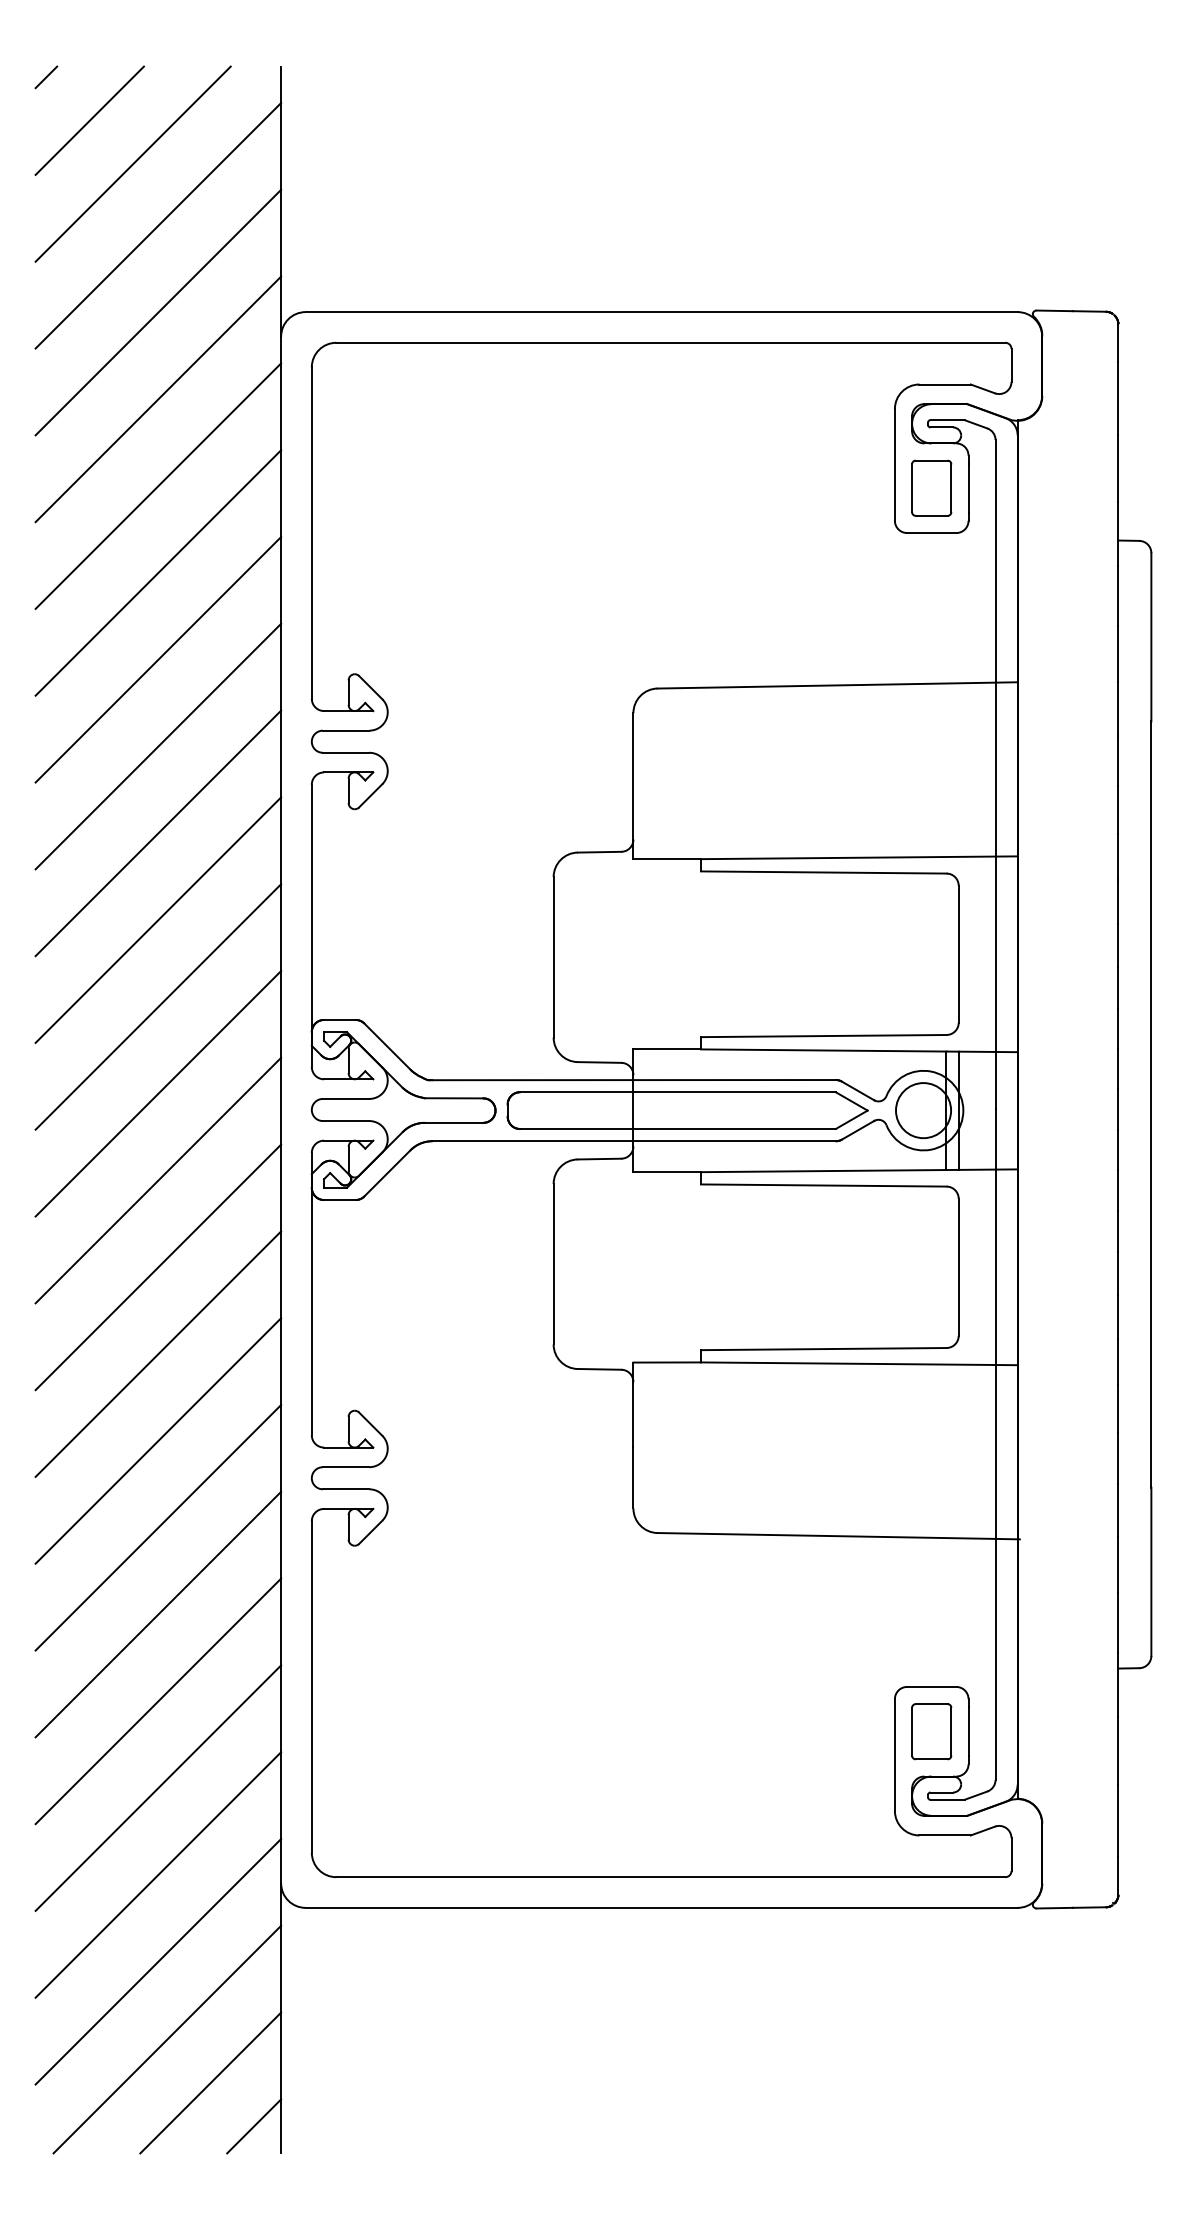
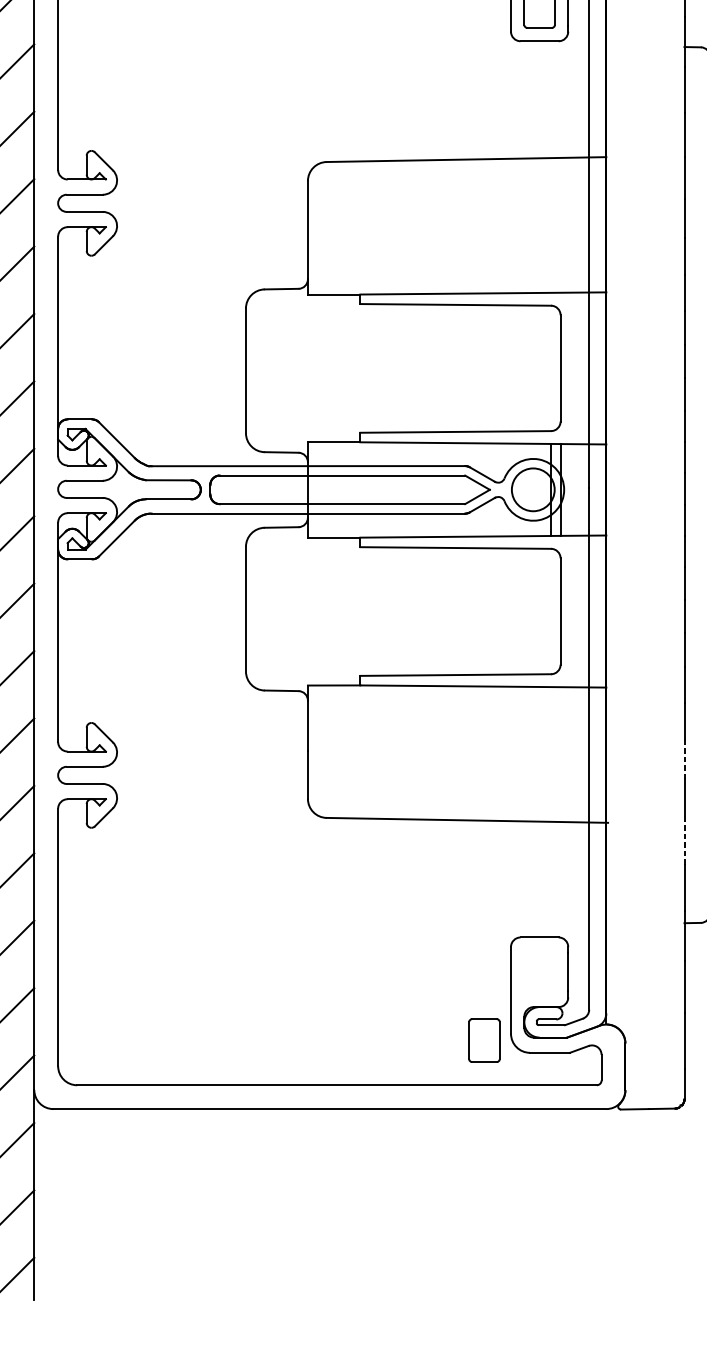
line: (1118, 1457) -> (684, 759), solid -> dashed
line: (1118, 1564) -> (684, 842), solid -> dashed
part: (931, 1731) -> (484, 1040), moved

